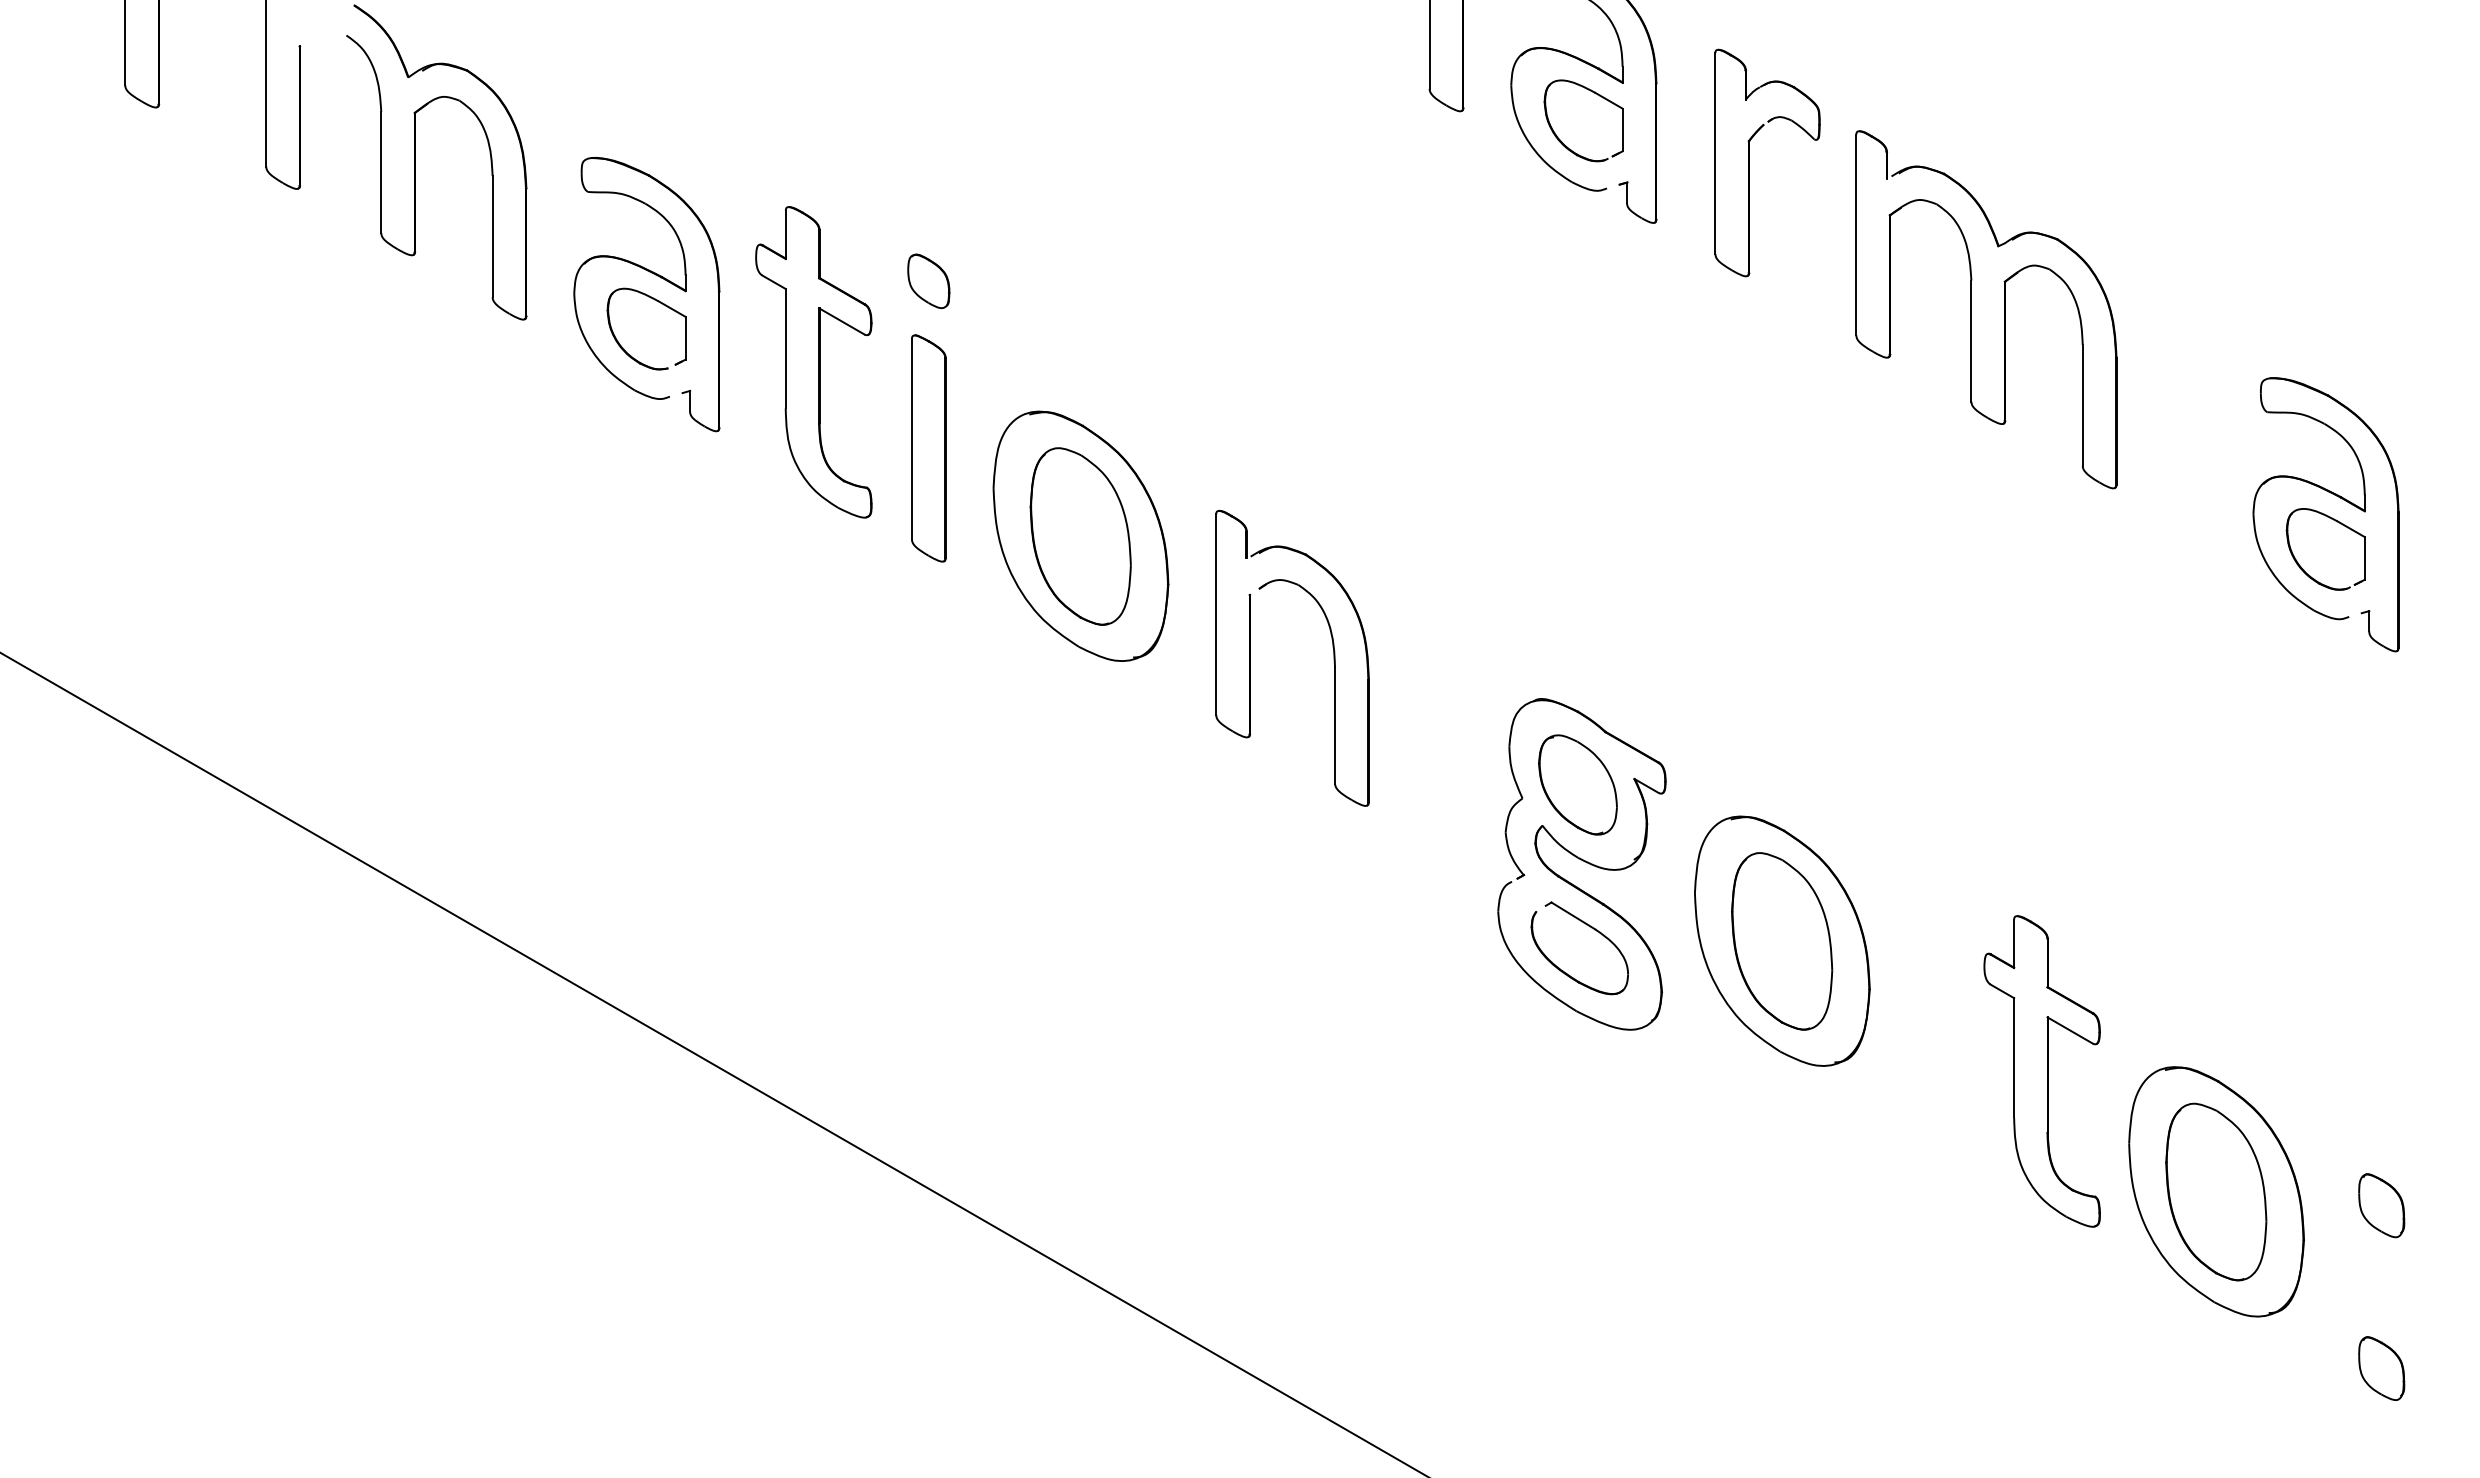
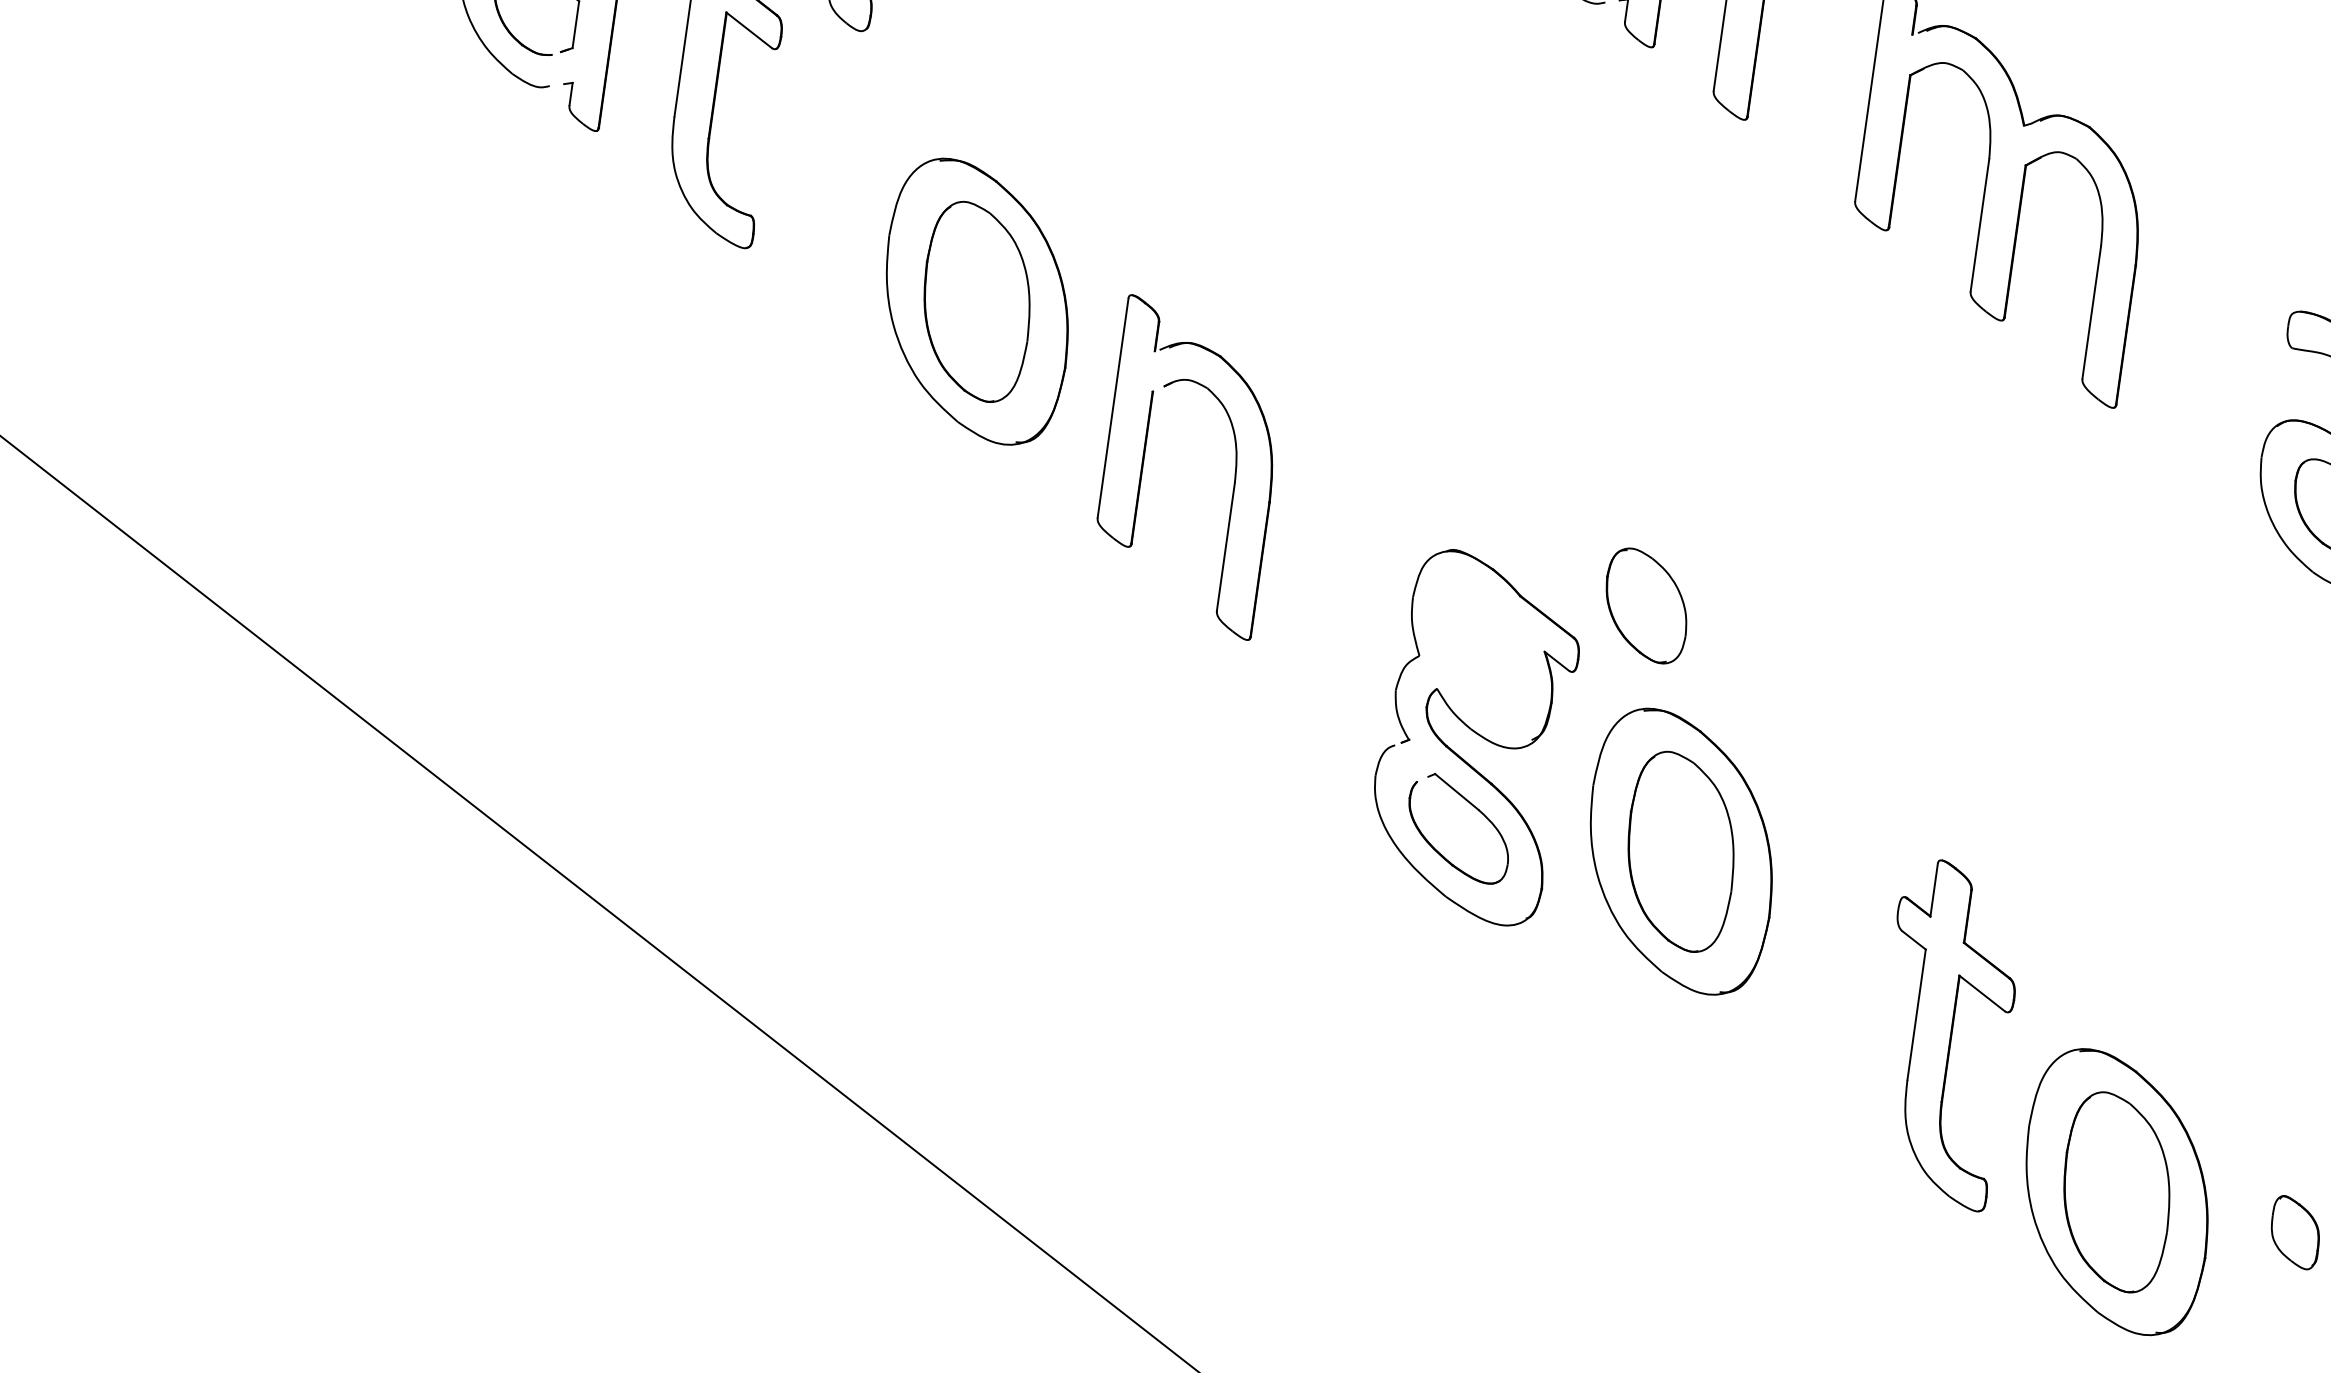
part: (928, 448) -> (824, 182), removed
part: (1577, 784) -> (1645, 605), moved

